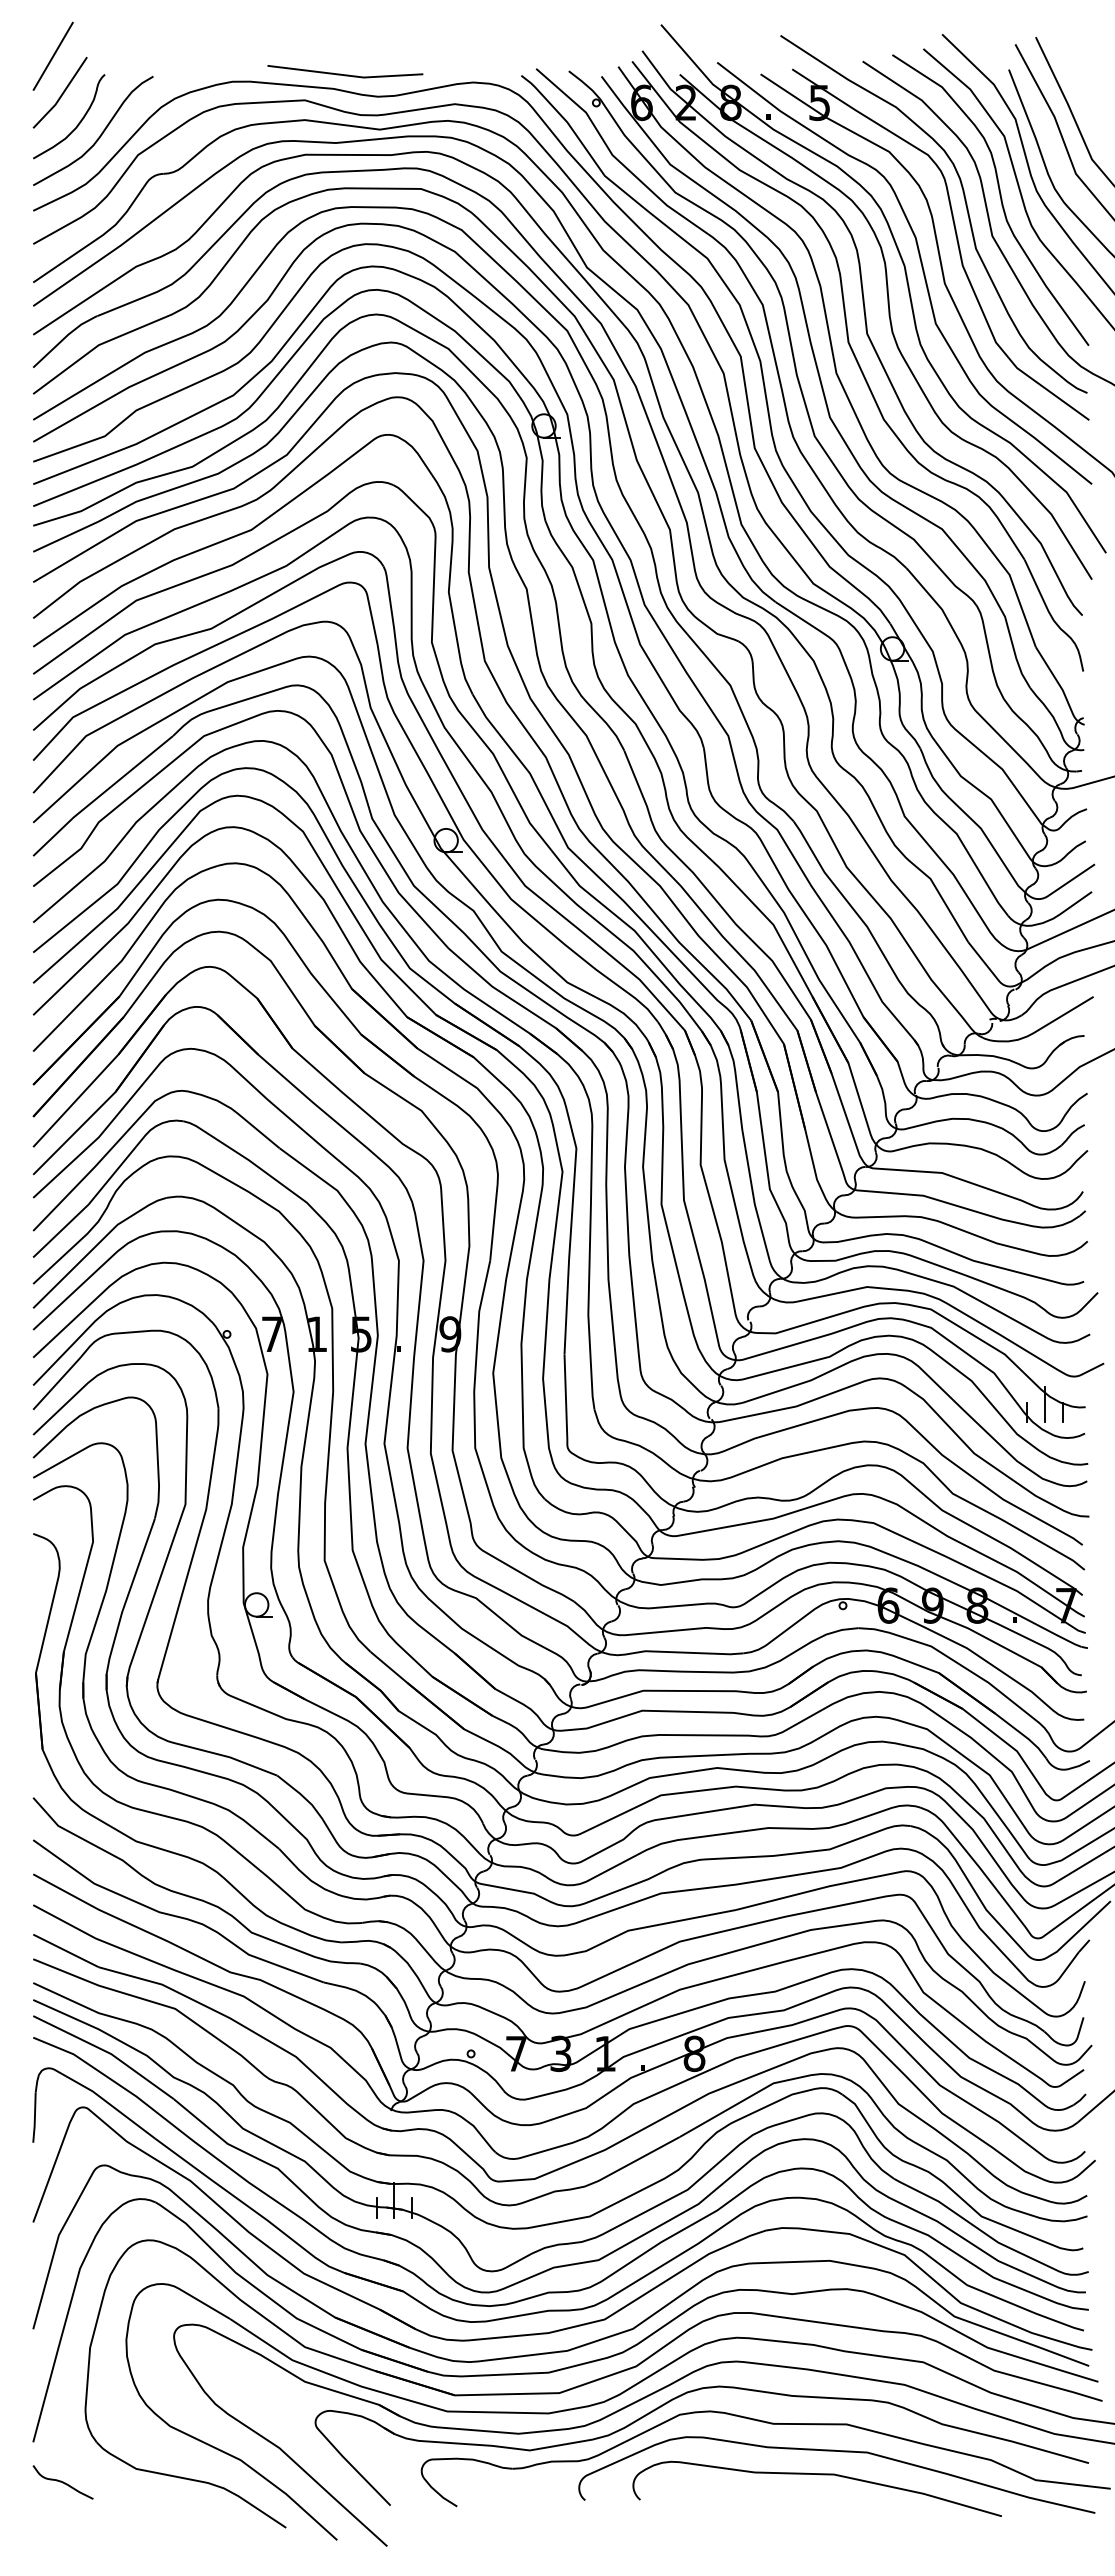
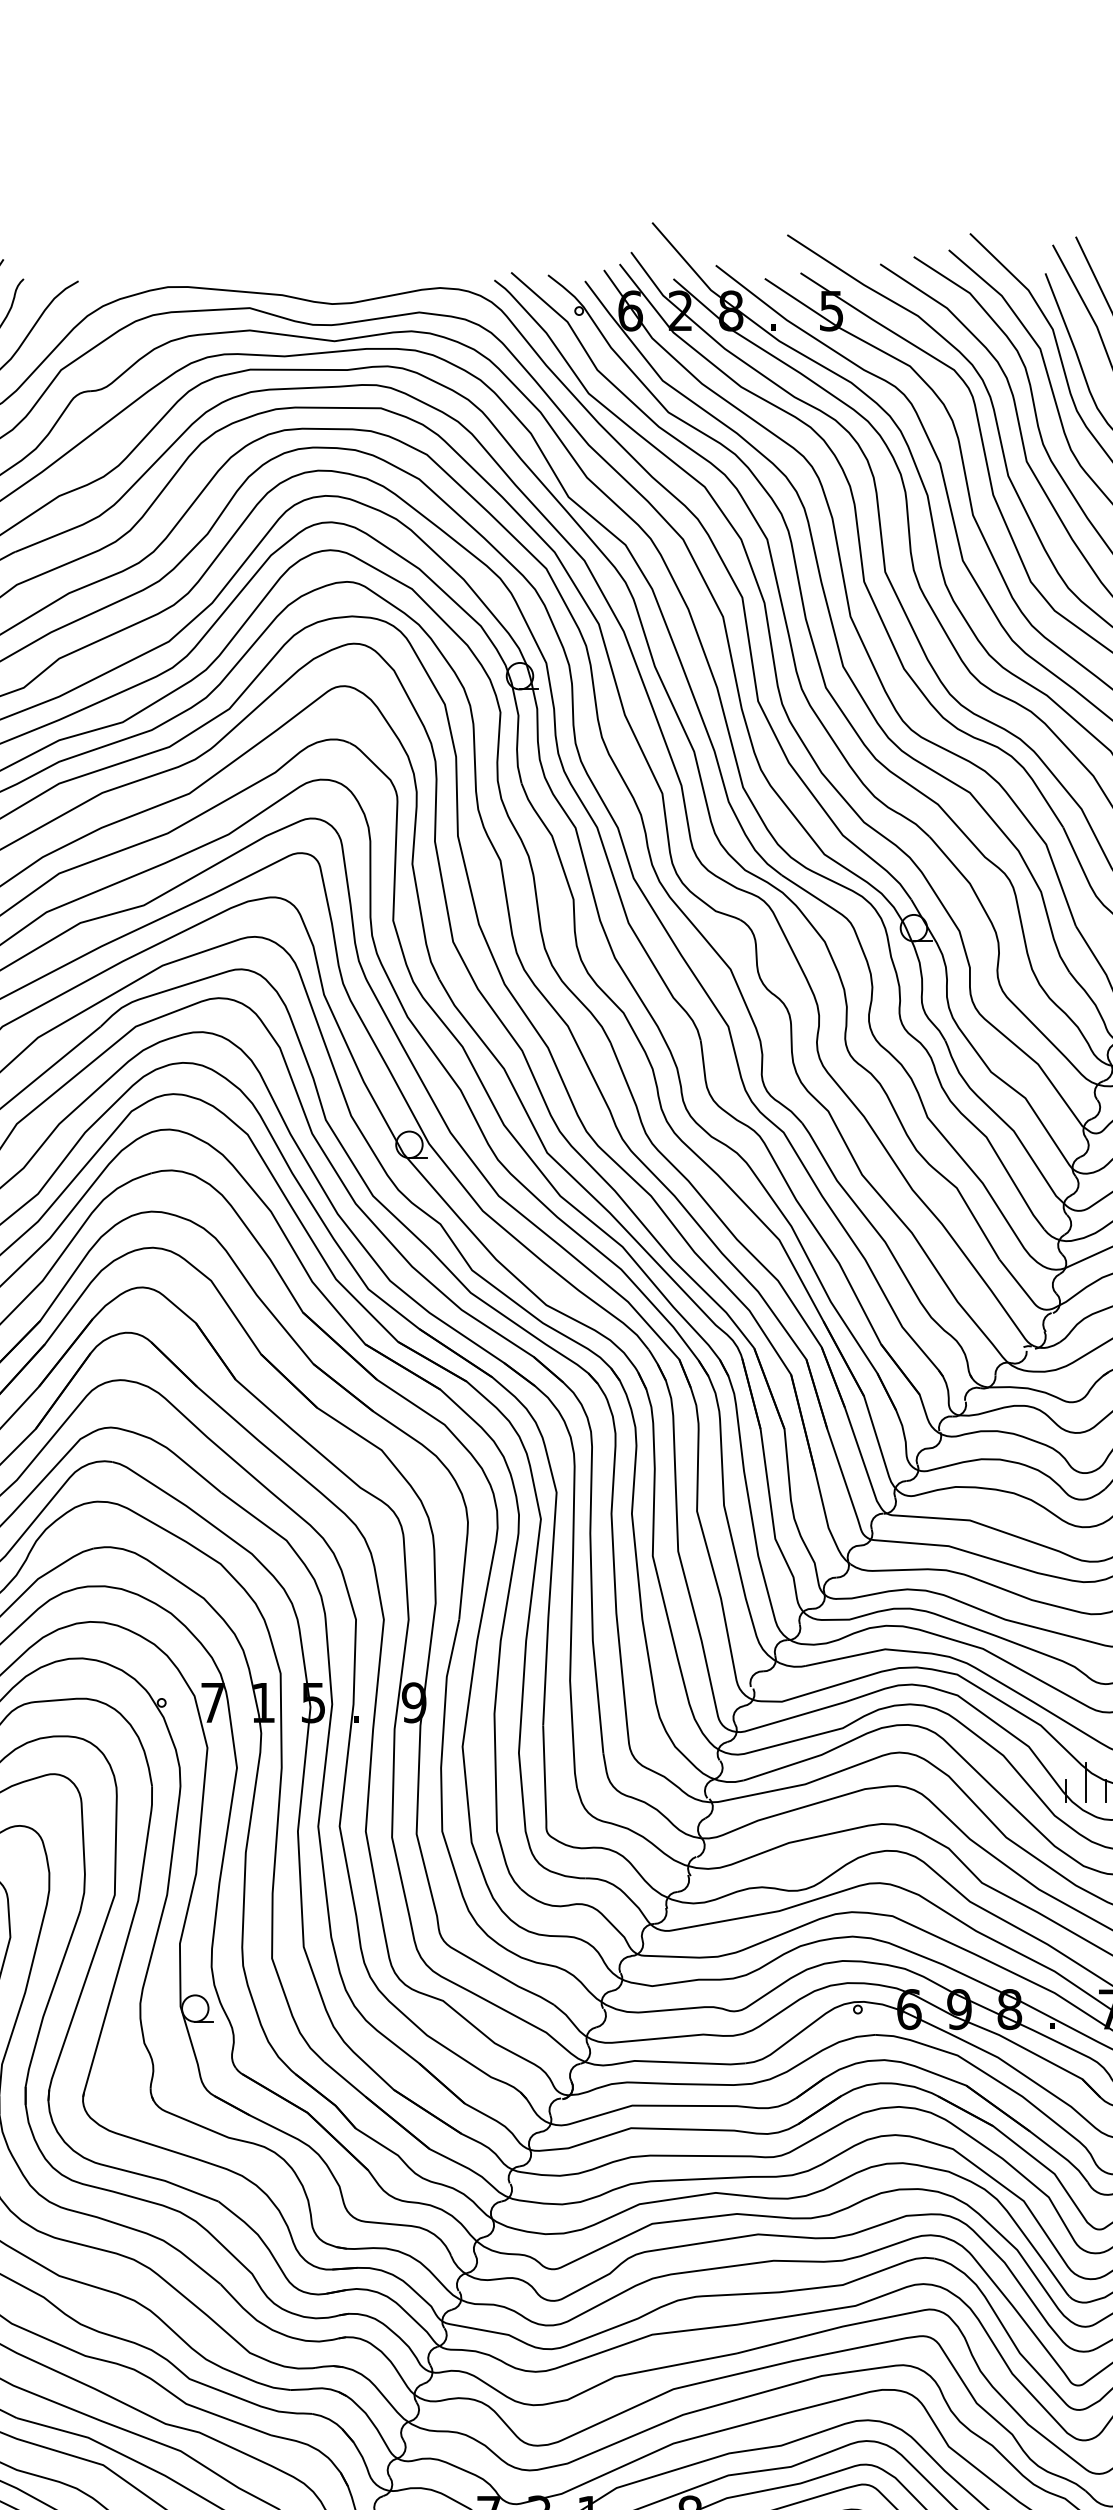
line: (345, 74) -> (295, 278), removed

